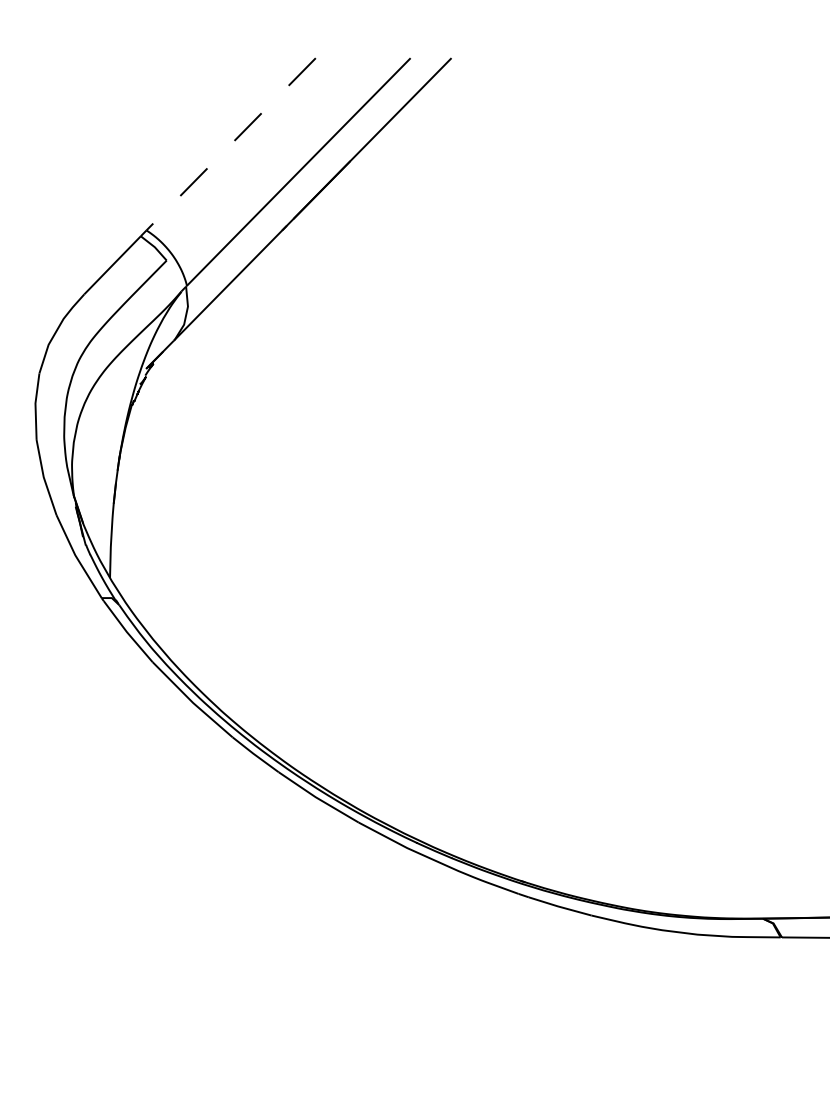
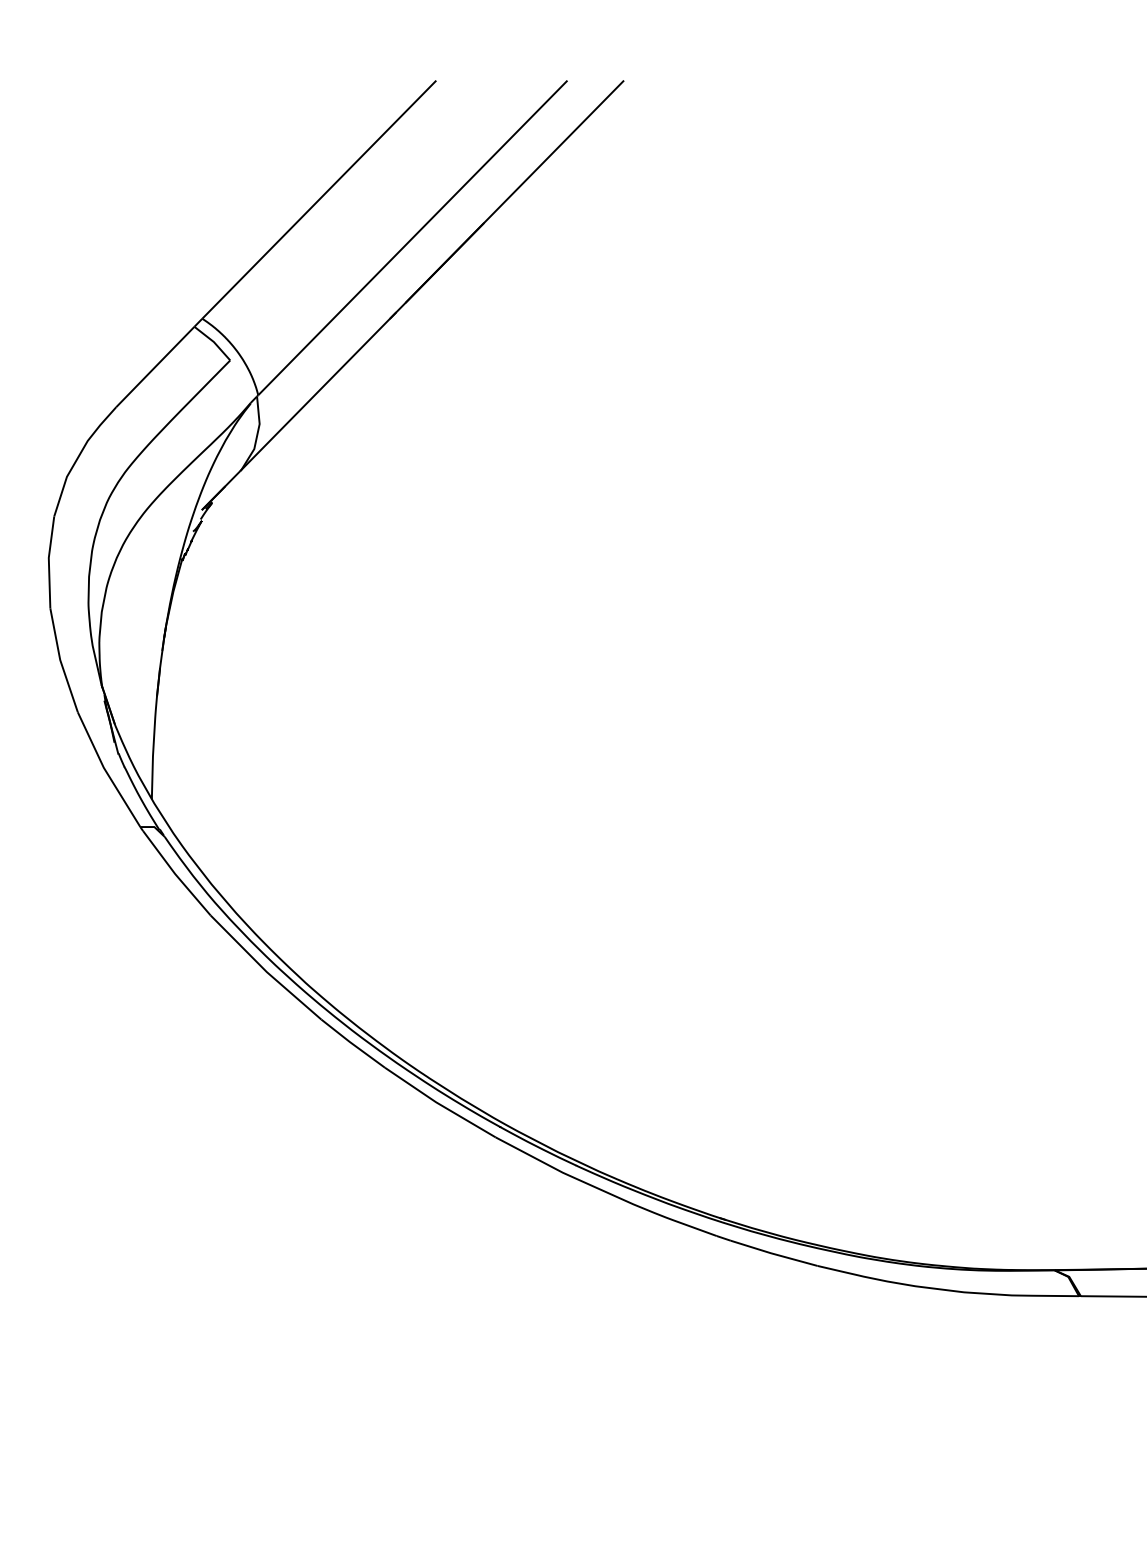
line: (231, 144) -> (319, 199), dashed -> solid

